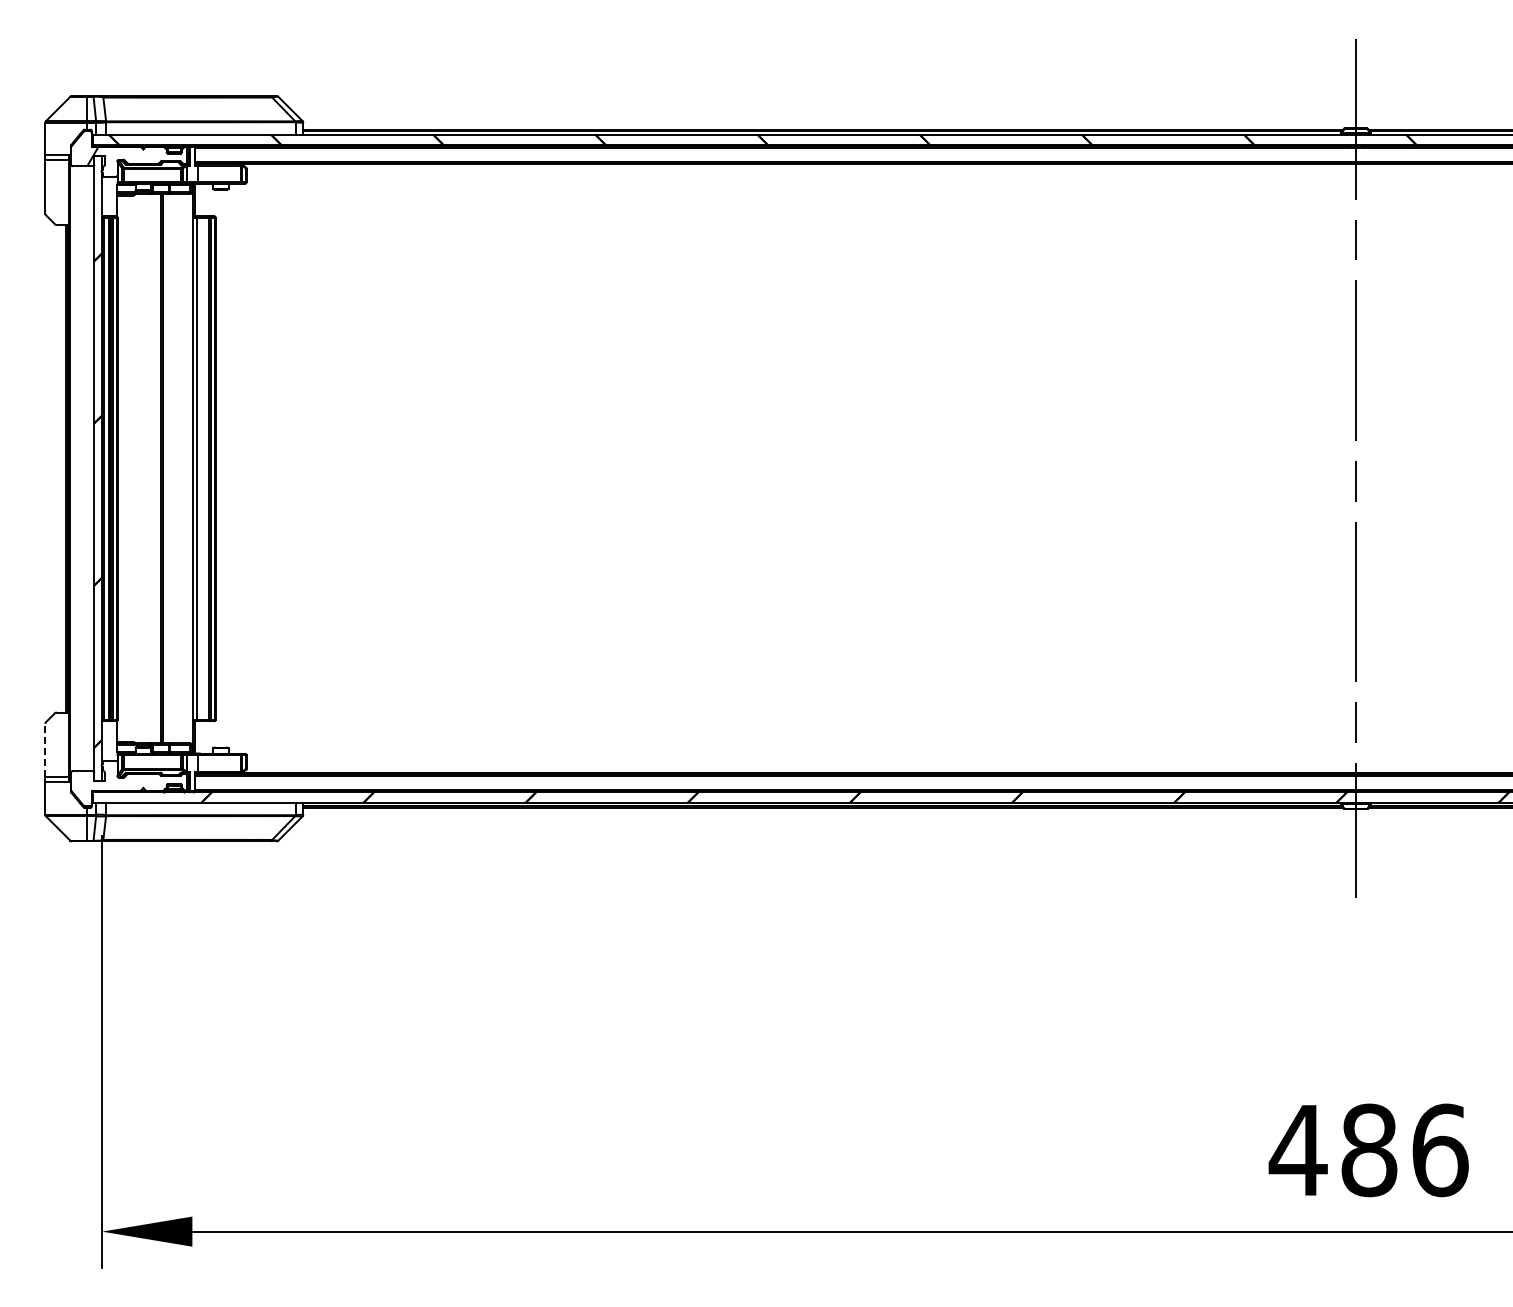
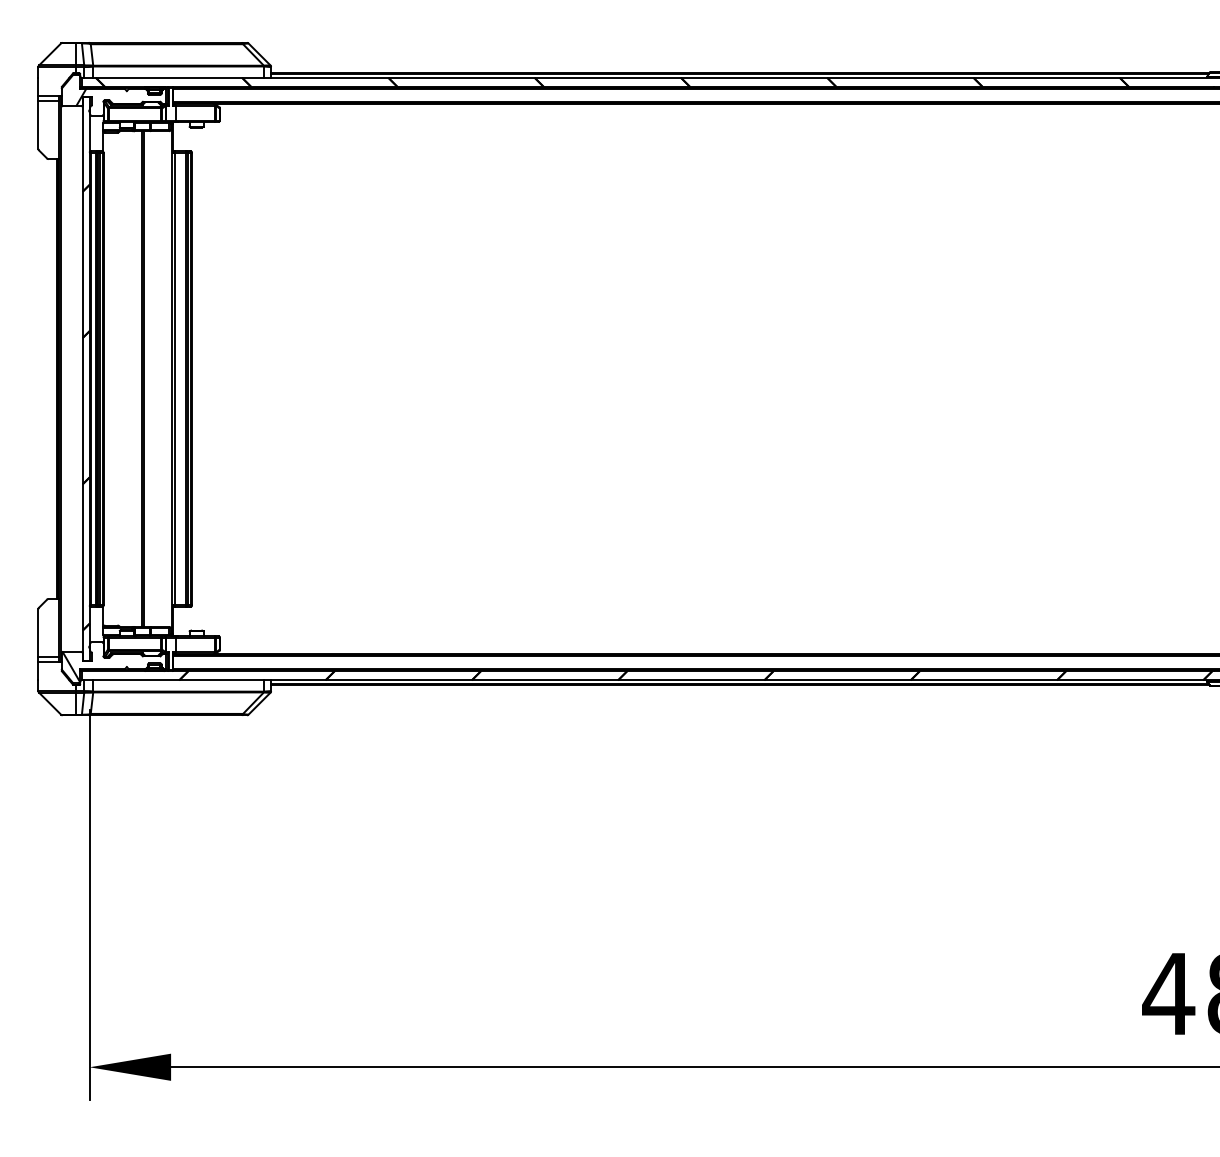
line: (45, 750) -> (38, 633), dashed -> solid
hatch: (81, 788) -> (71, 667), added

